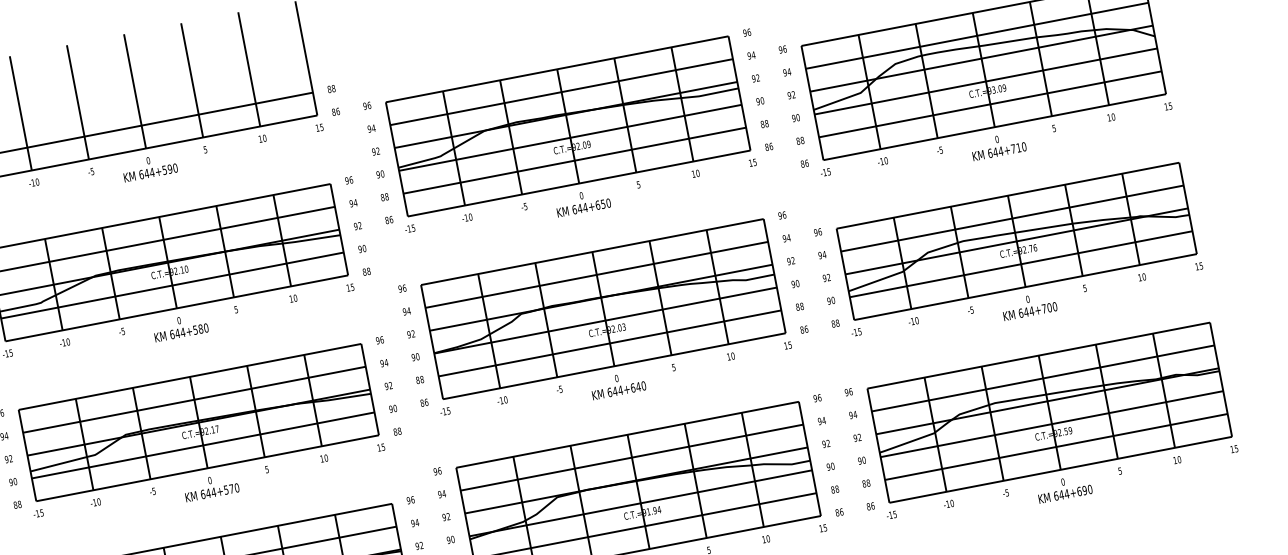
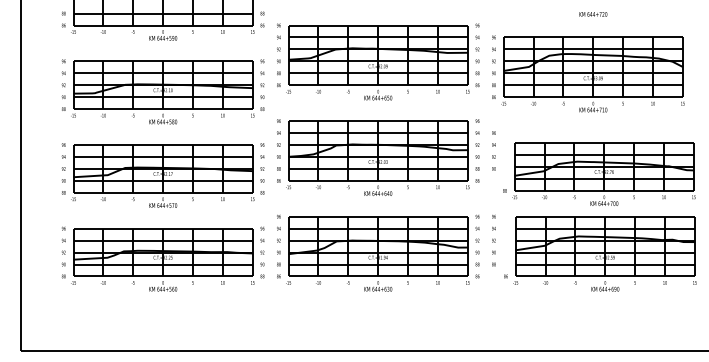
part: (1009, 255) -> (599, 173), moved
part: (1043, 427) -> (600, 253), moved

